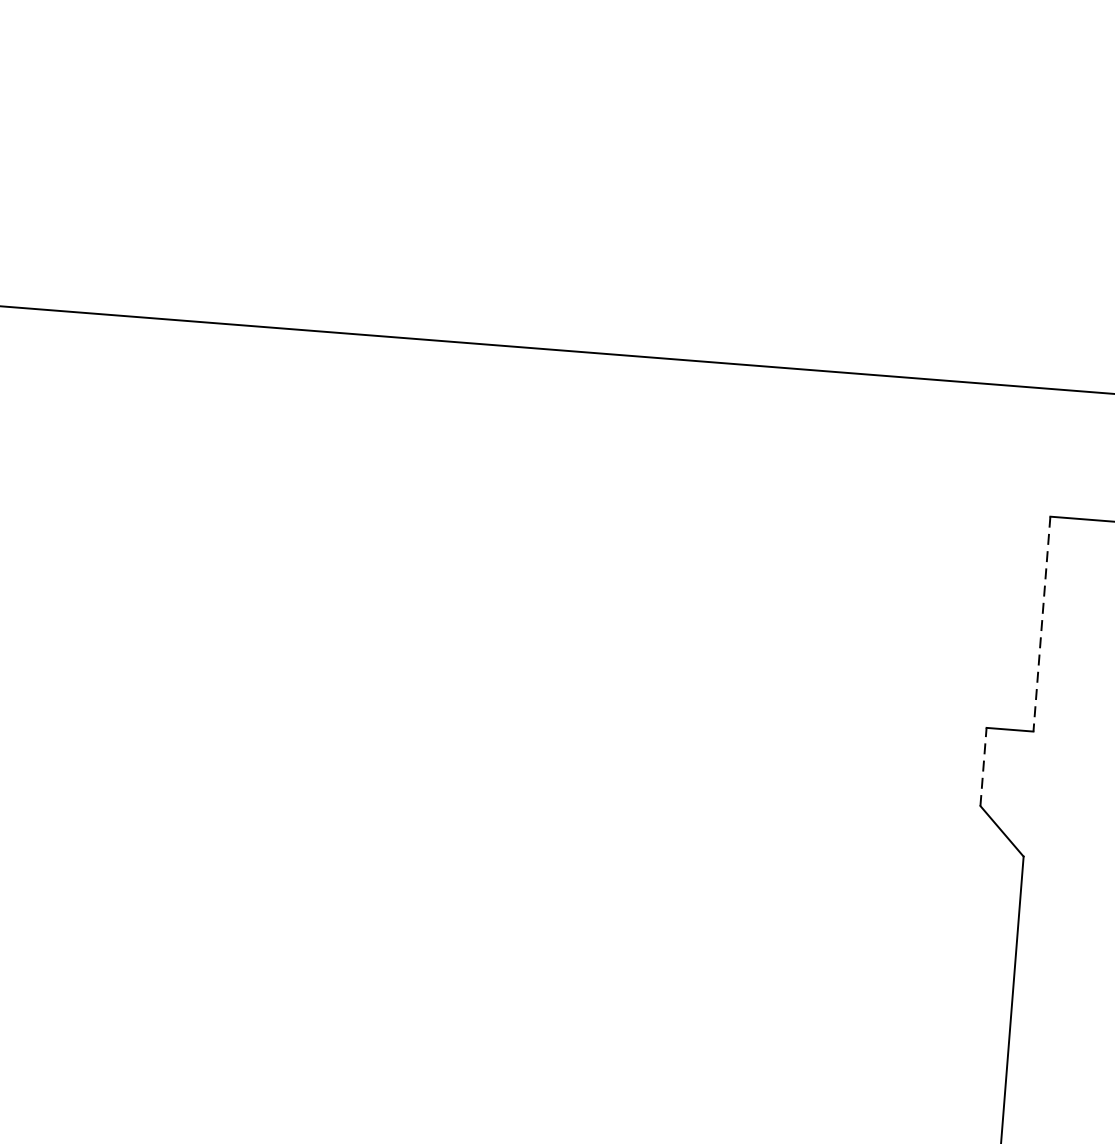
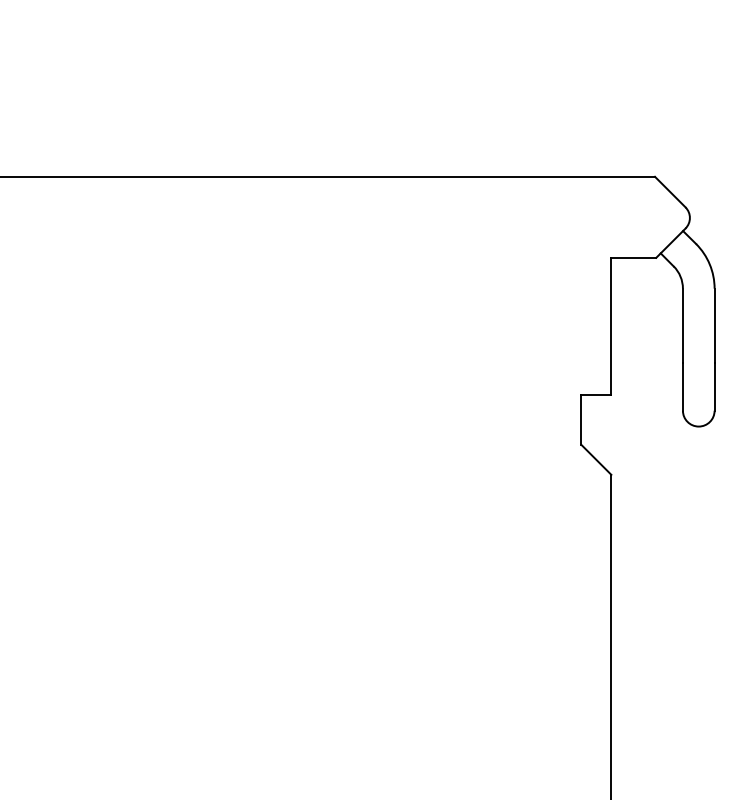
line: (1042, 624) -> (611, 326), dashed -> solid
line: (983, 766) -> (581, 419), dashed -> solid

